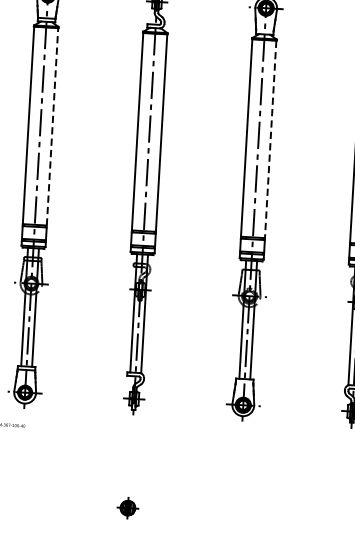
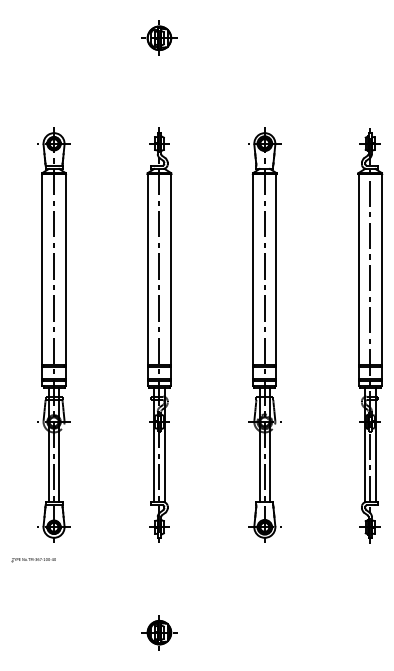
line: (52, 126) -> (65, 269), dashed -> solid
line: (270, 140) -> (276, 270), dashed -> solid
part: (127, 507) -> (159, 632), size x1.67

